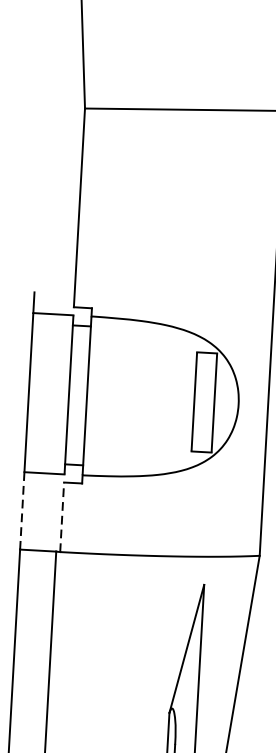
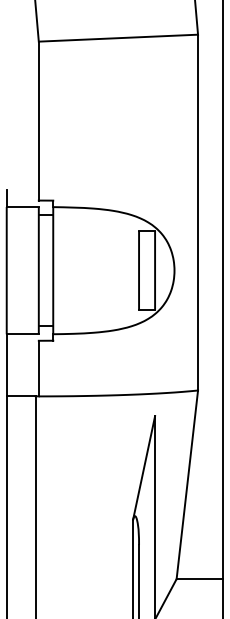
line: (21, 511) -> (6, 365), dashed -> solid
line: (61, 517) -> (38, 368), dashed -> solid

